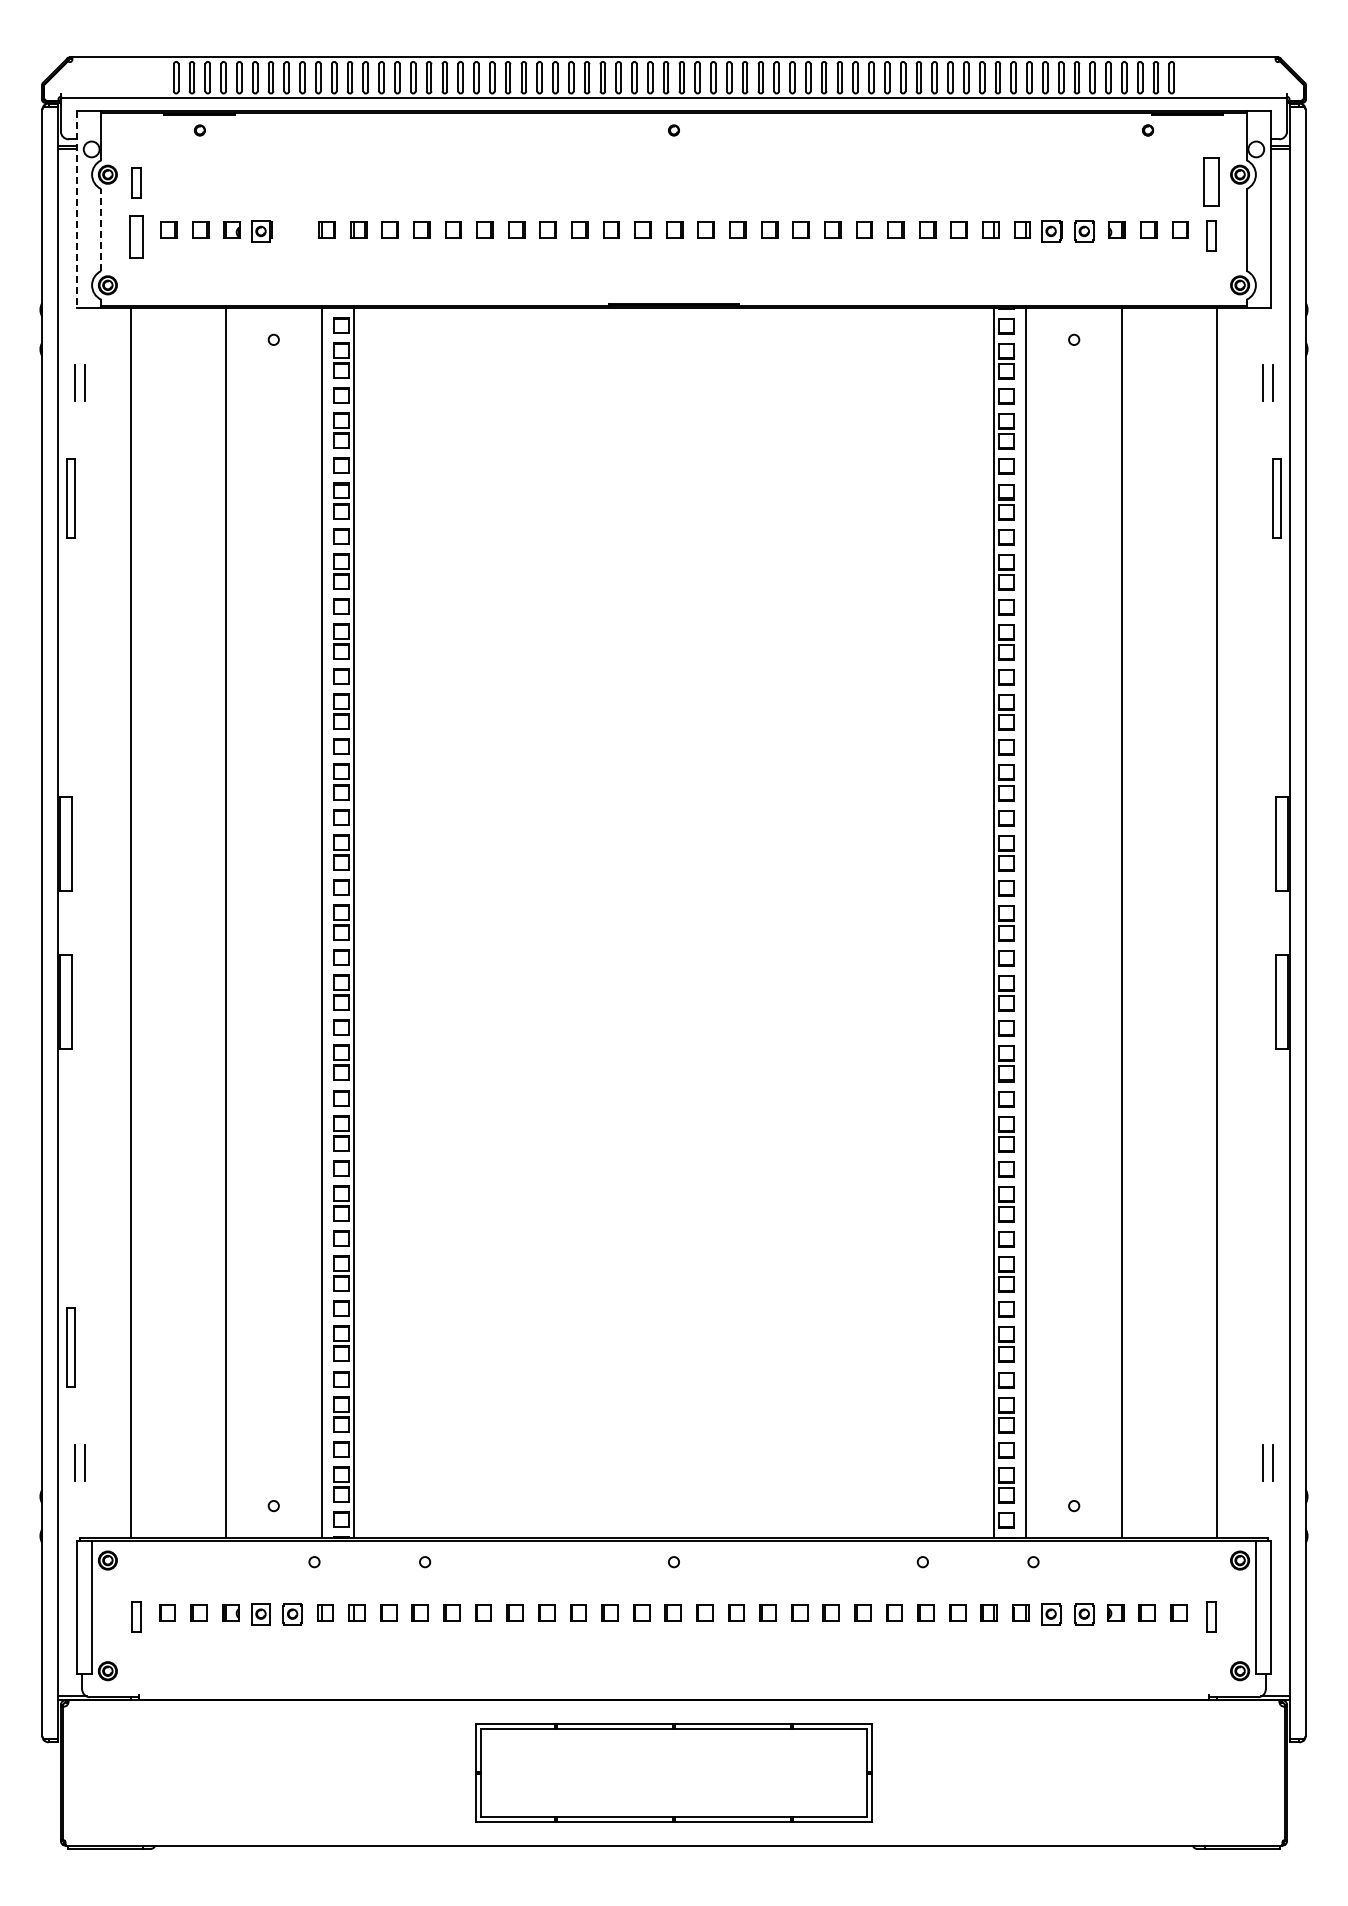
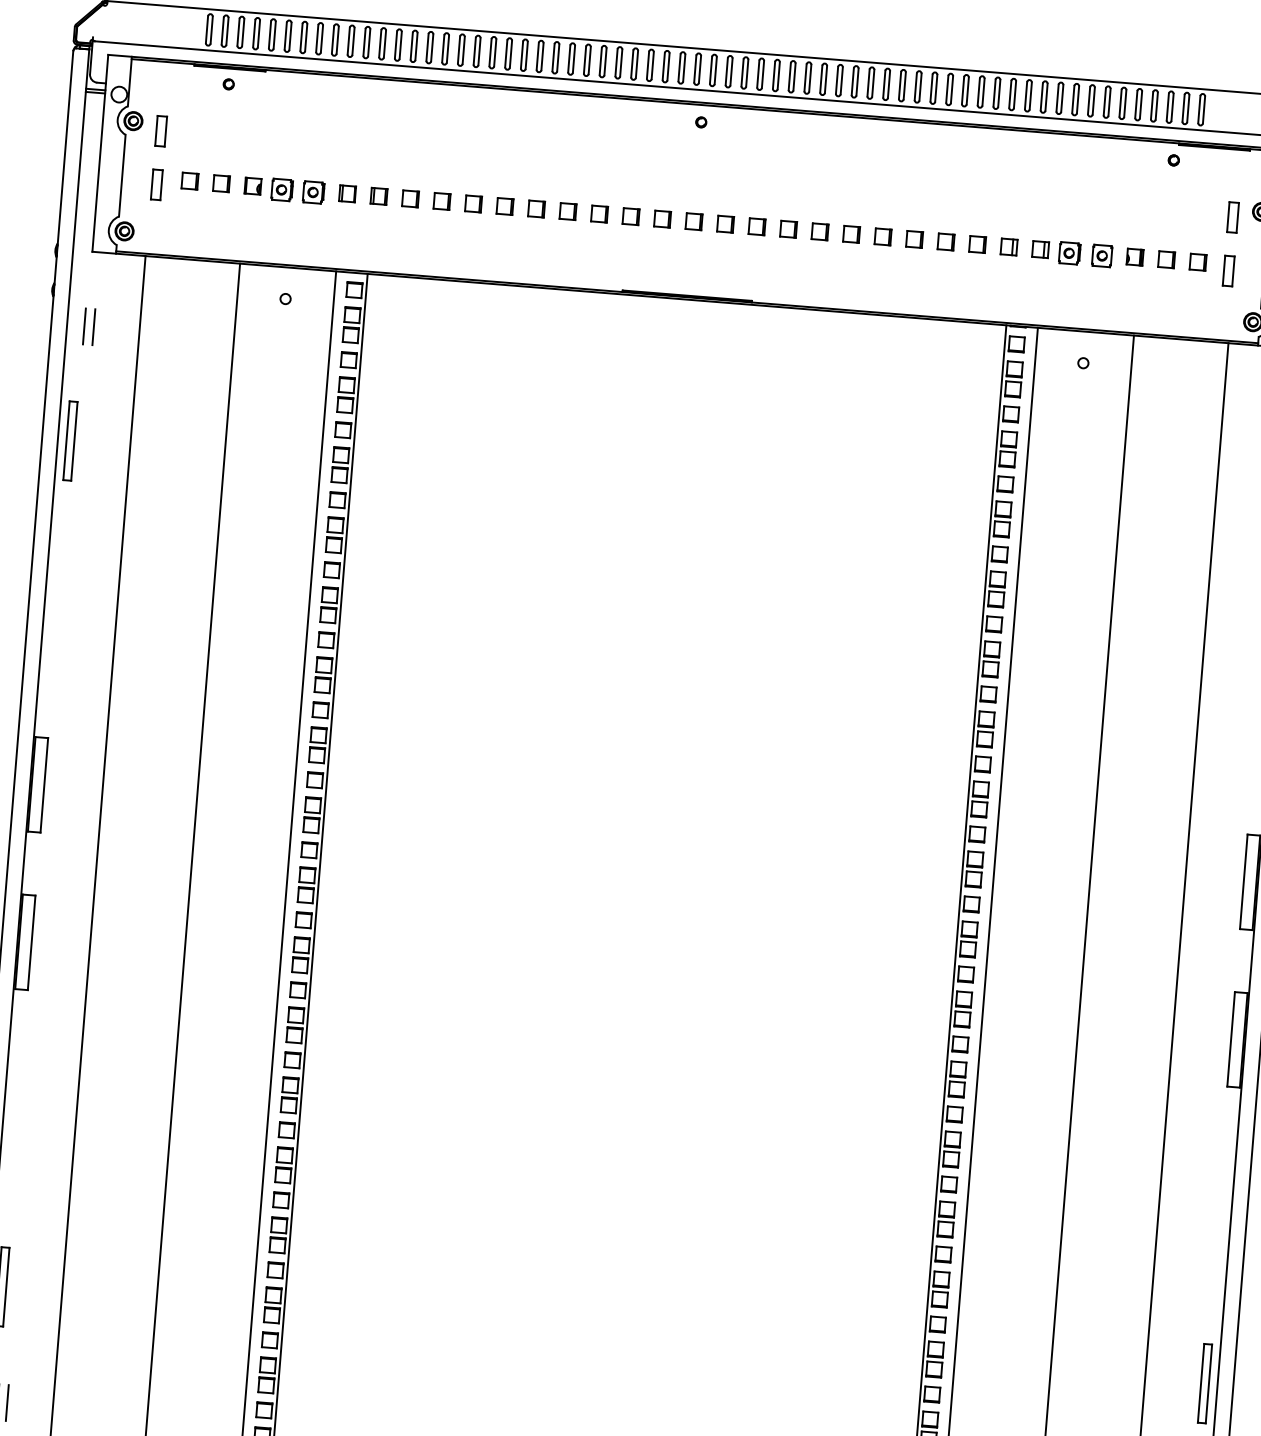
part: (1211, 182) -> (1232, 217), size x0.62
line: (77, 209) -> (100, 153), dashed -> solid
line: (101, 229) -> (122, 175), dashed -> solid
part: (292, 231) -> (312, 192), added
part: (136, 235) -> (157, 183), size x0.71
part: (1276, 1347) -> (1204, 1383), added

